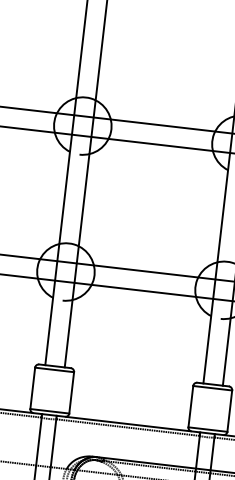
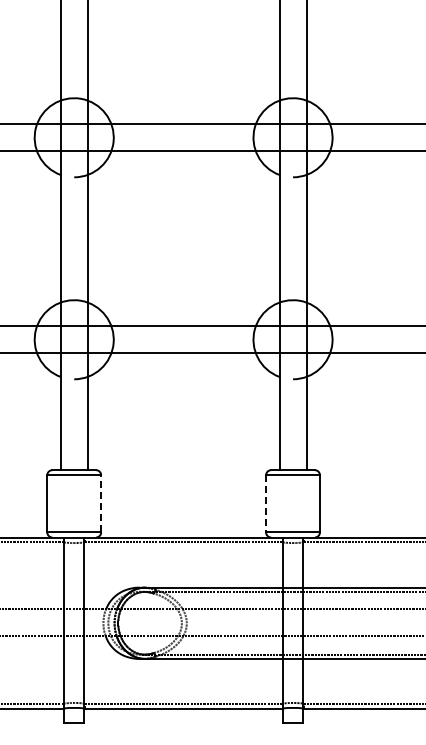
line: (71, 392) -> (101, 503), solid -> dashed
line: (191, 406) -> (266, 503), solid -> dashed

